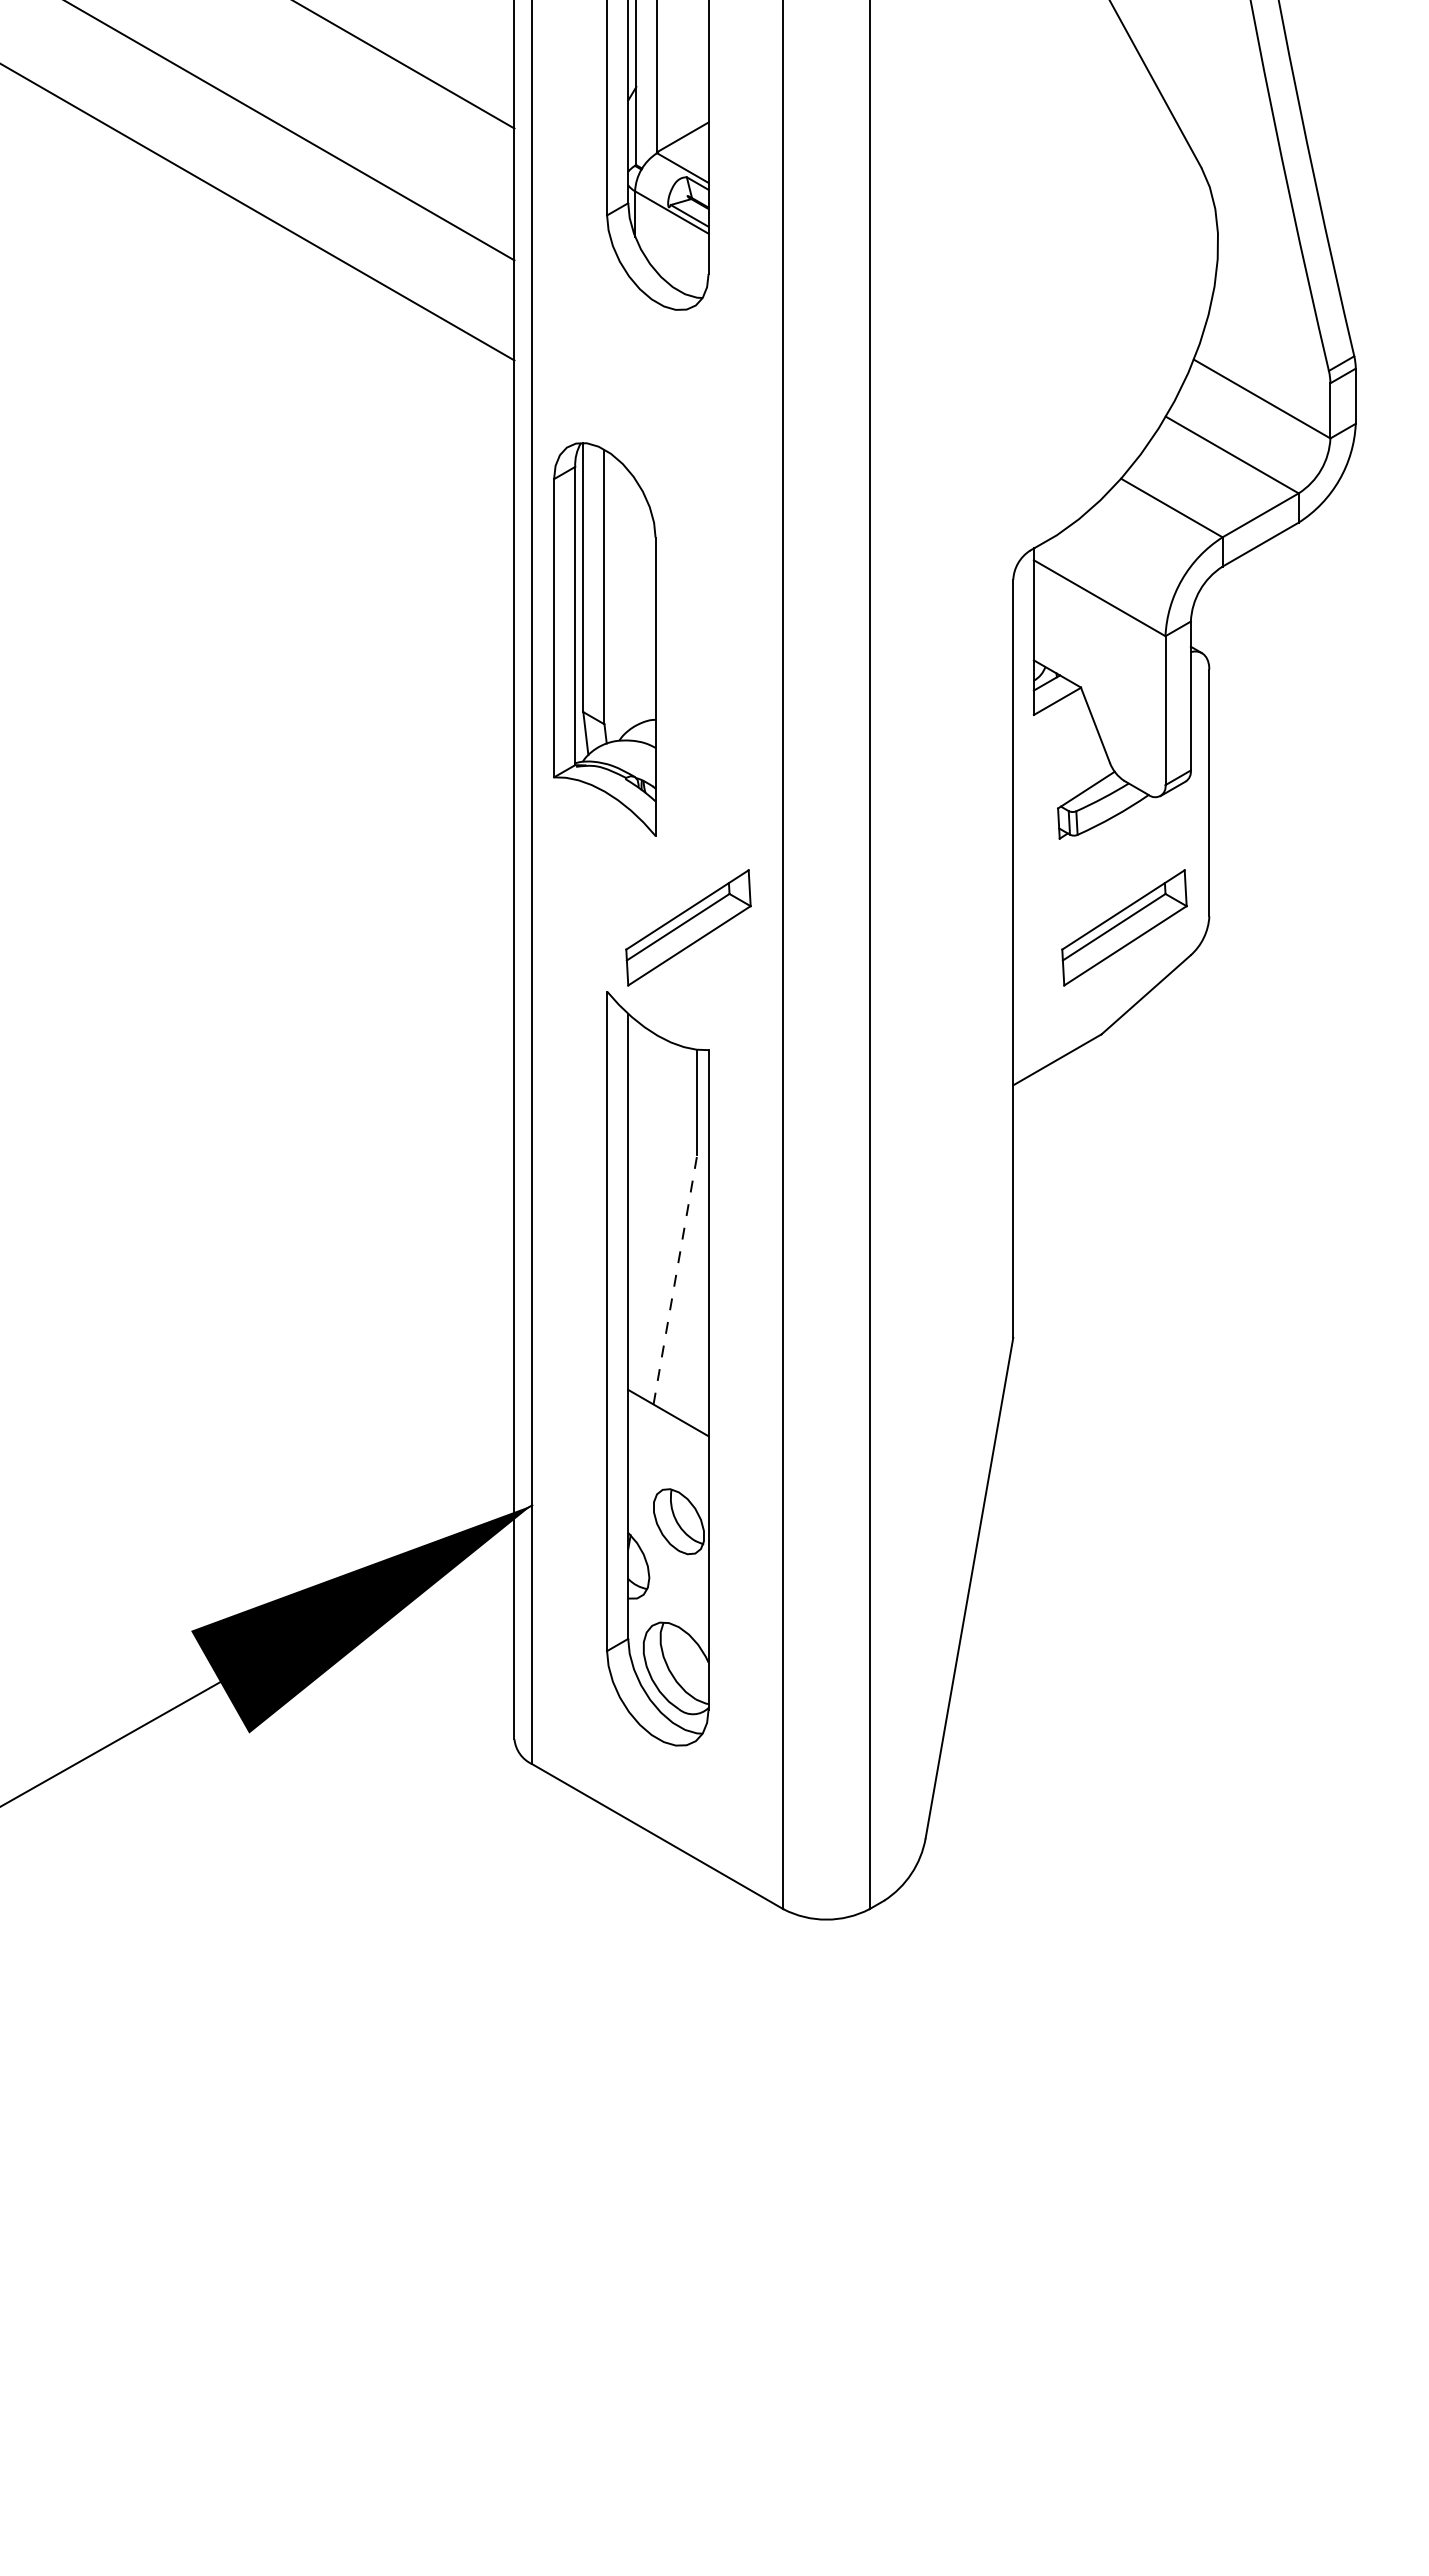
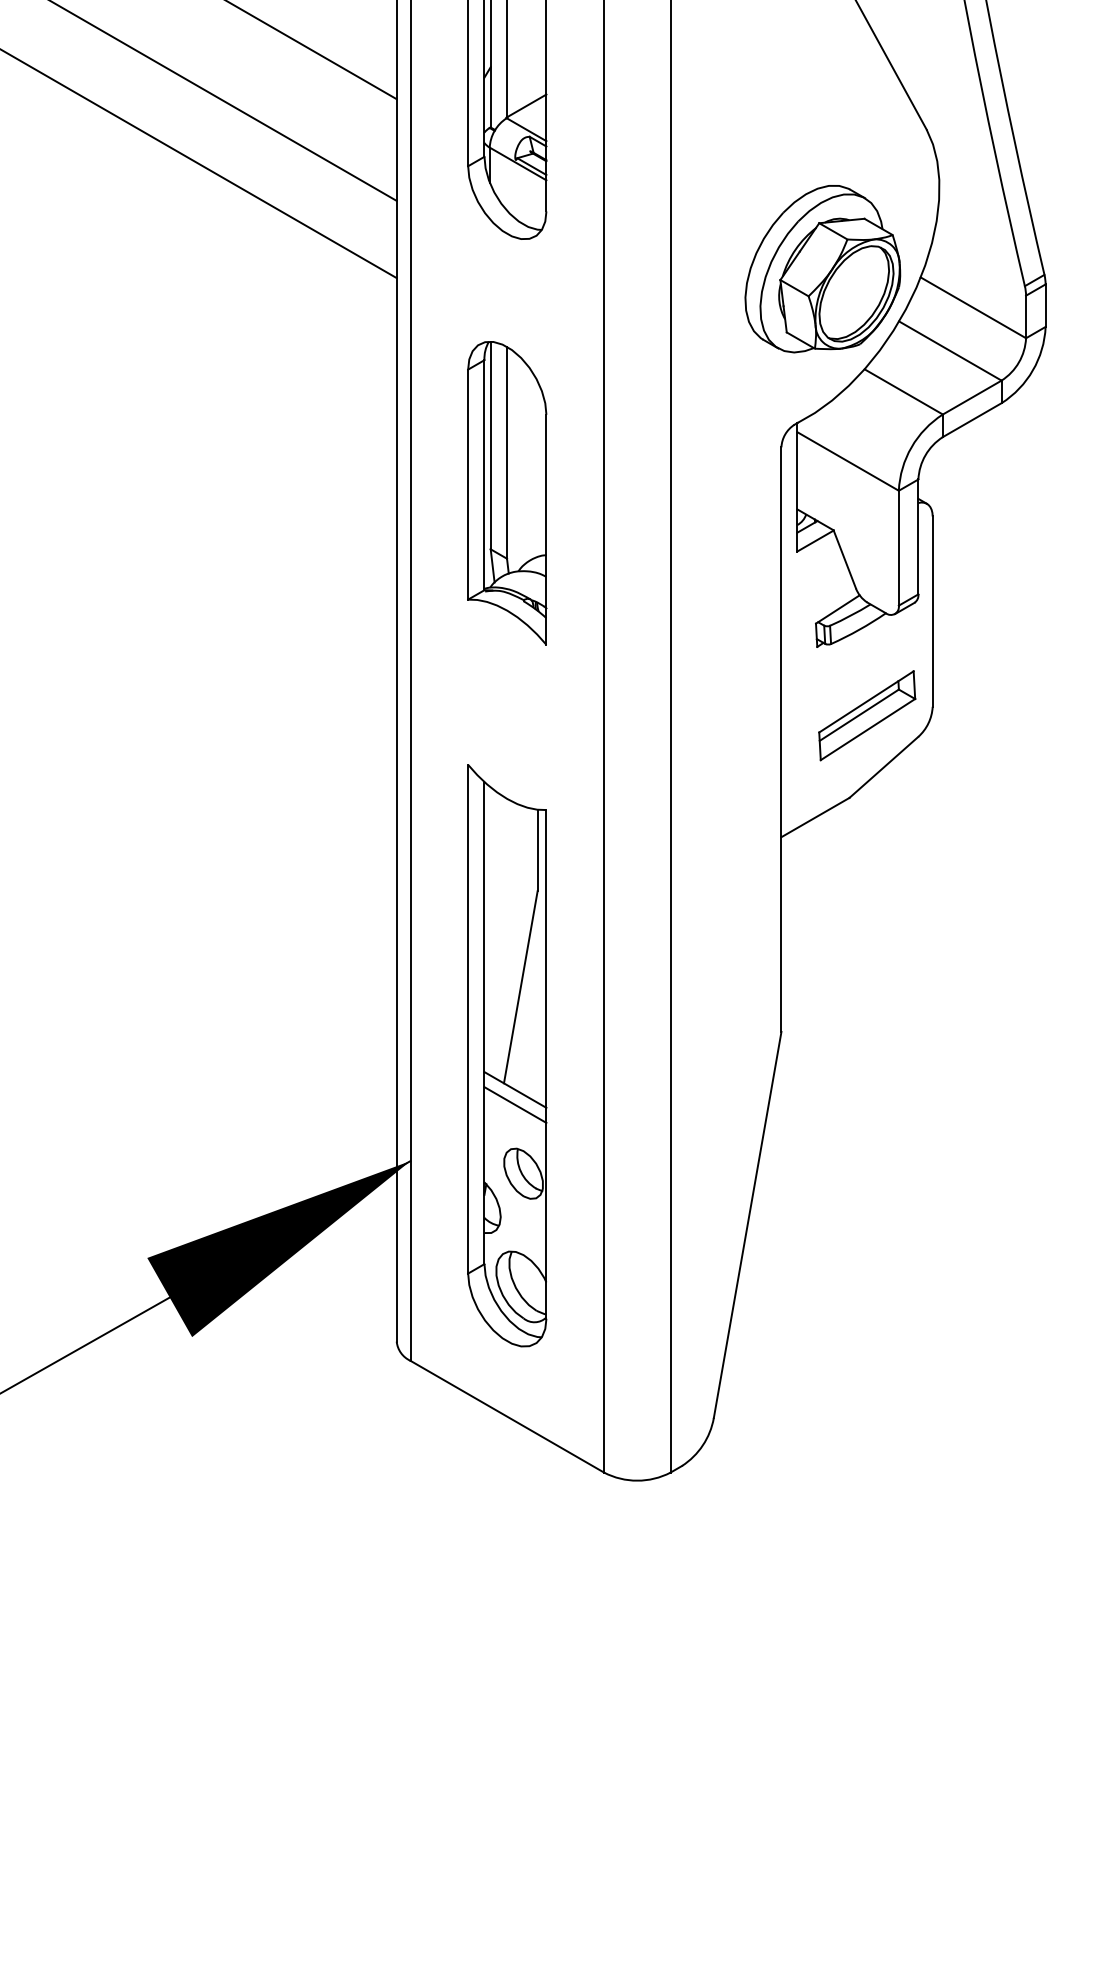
part: (1066, 348) -> (822, 268), added
part: (604, 639) -> (507, 493), moved
part: (688, 927) -> (530, 715), removed
line: (675, 1279) -> (520, 986), dashed -> solid
line: (668, 1432) -> (515, 1104), added

